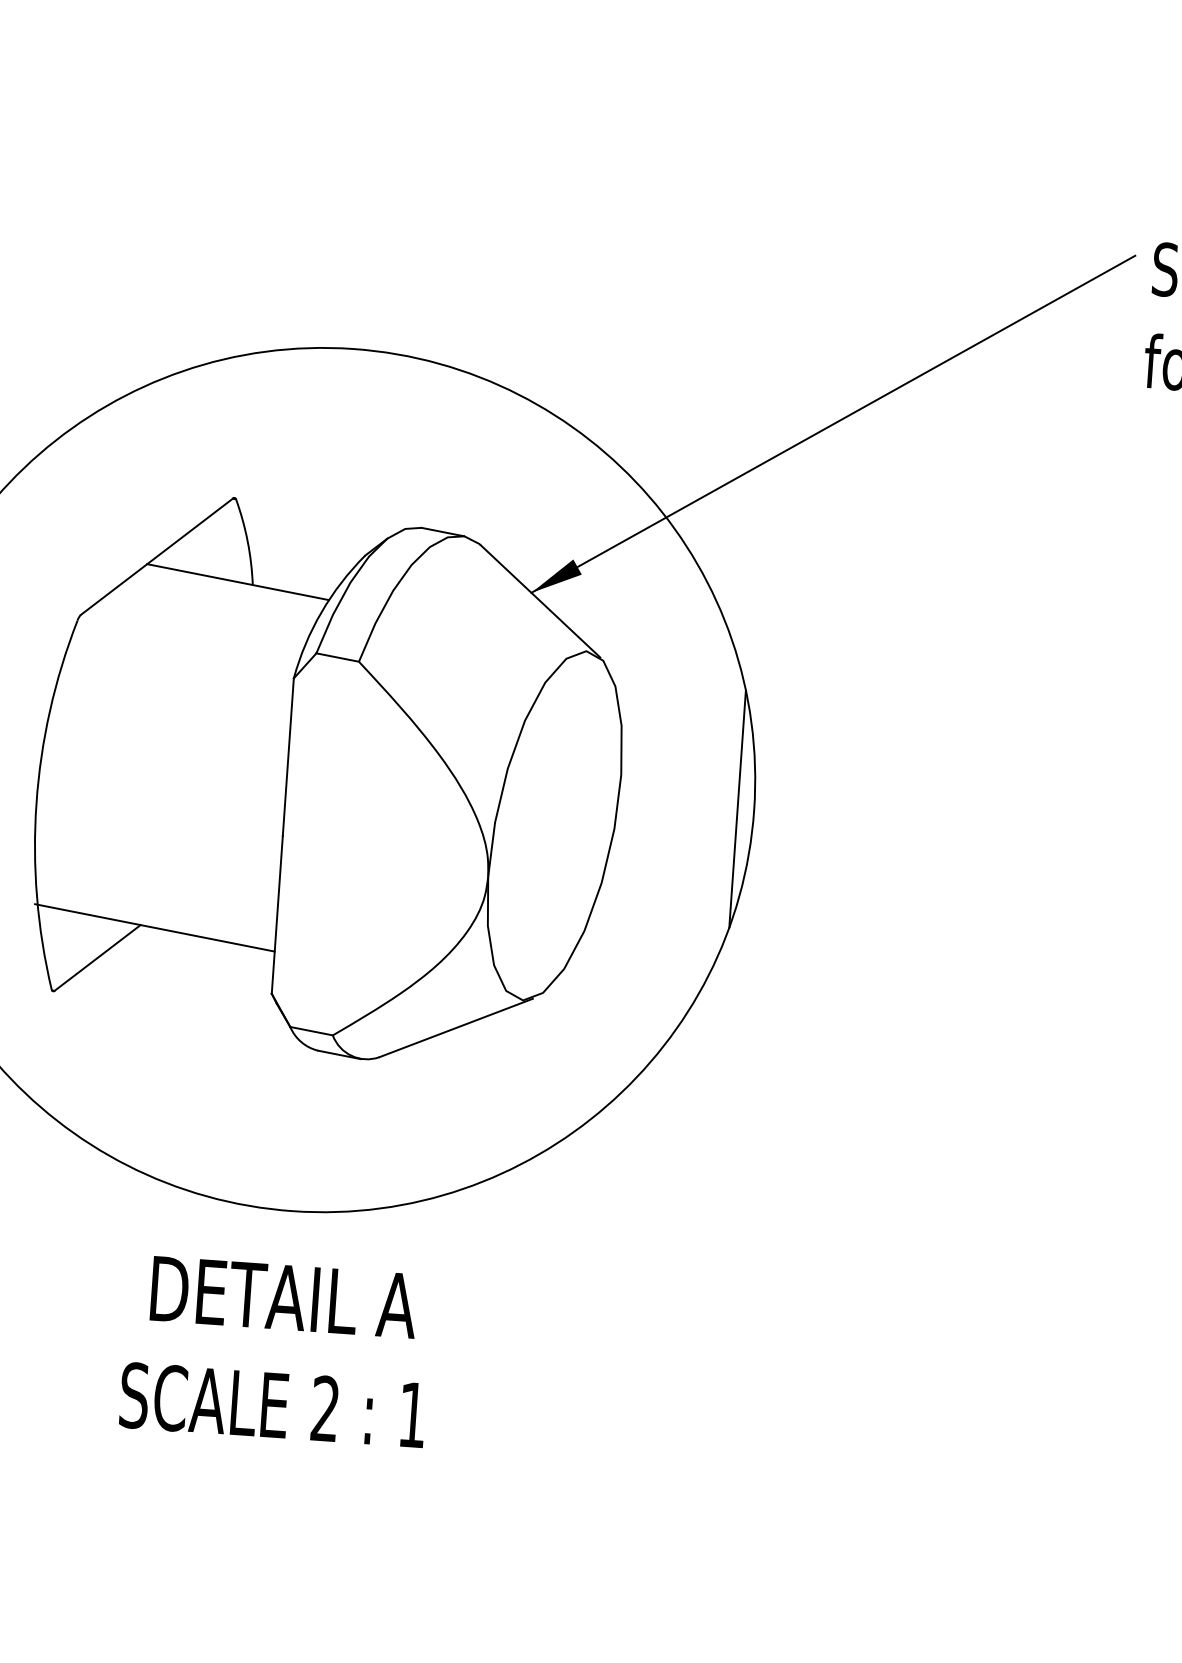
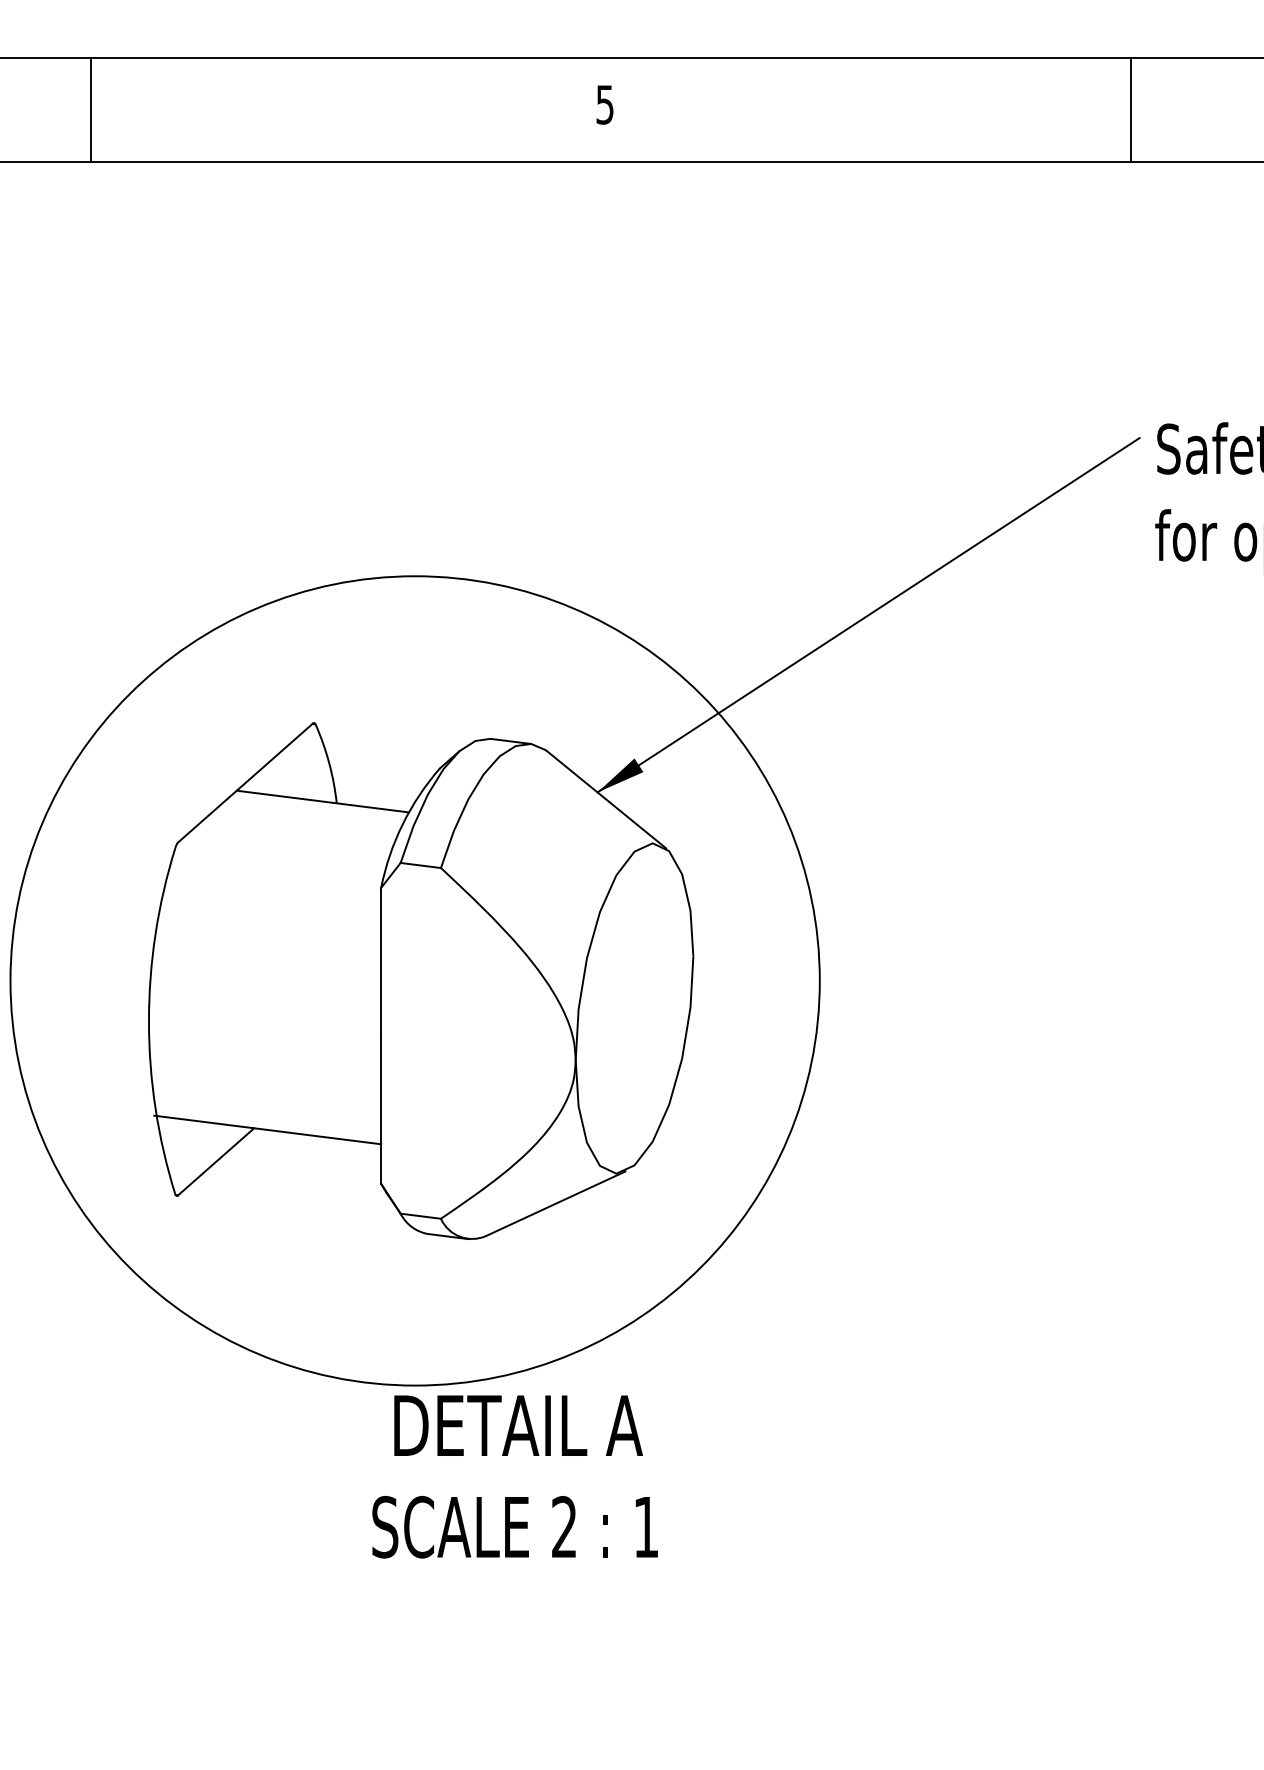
line: (737, 808) -> (804, 980), removed
text: (276, 1351) -> (514, 1476), moved

